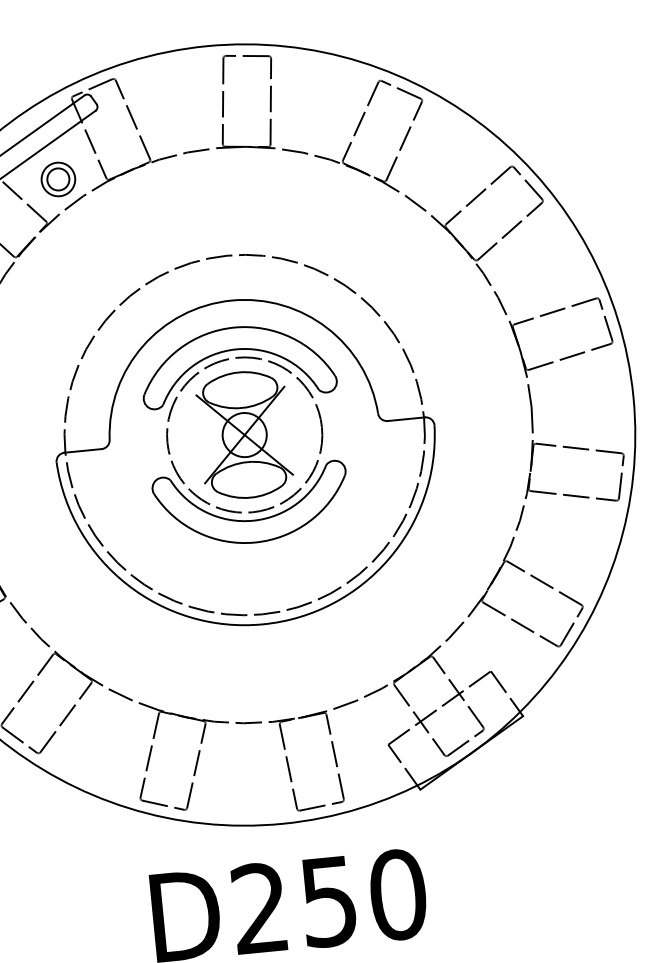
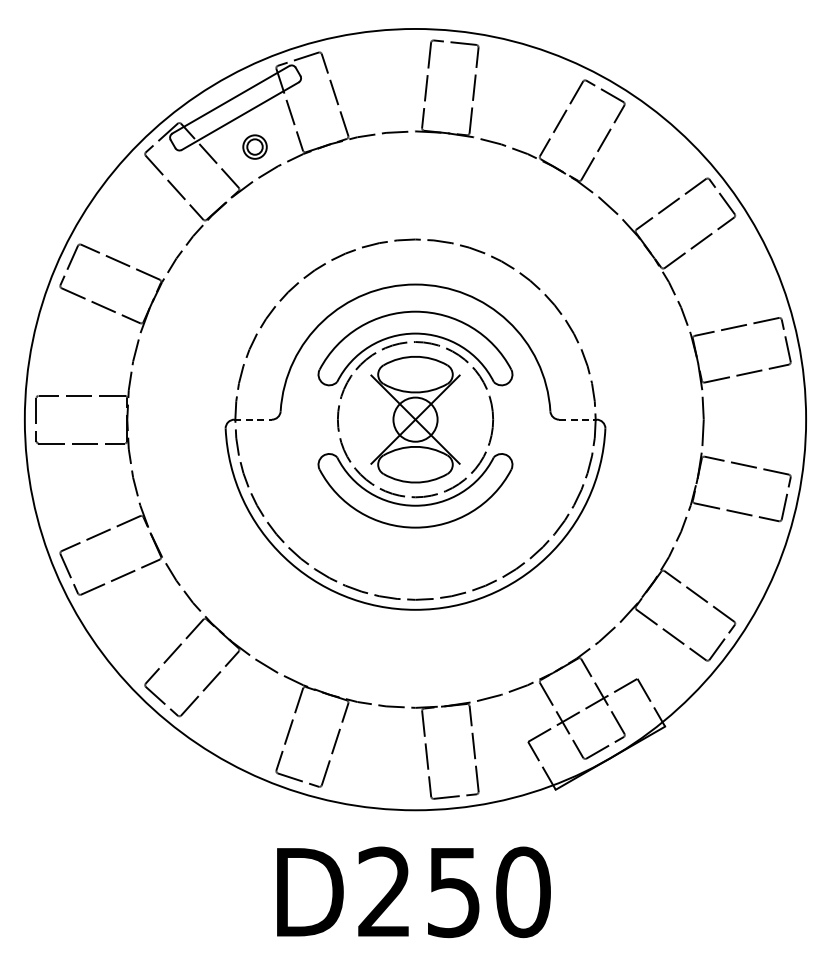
part: (57, 178) -> (254, 146), size x0.7
line: (405, 419) -> (577, 419), solid -> dashed
line: (83, 450) -> (253, 419), solid -> dashed

